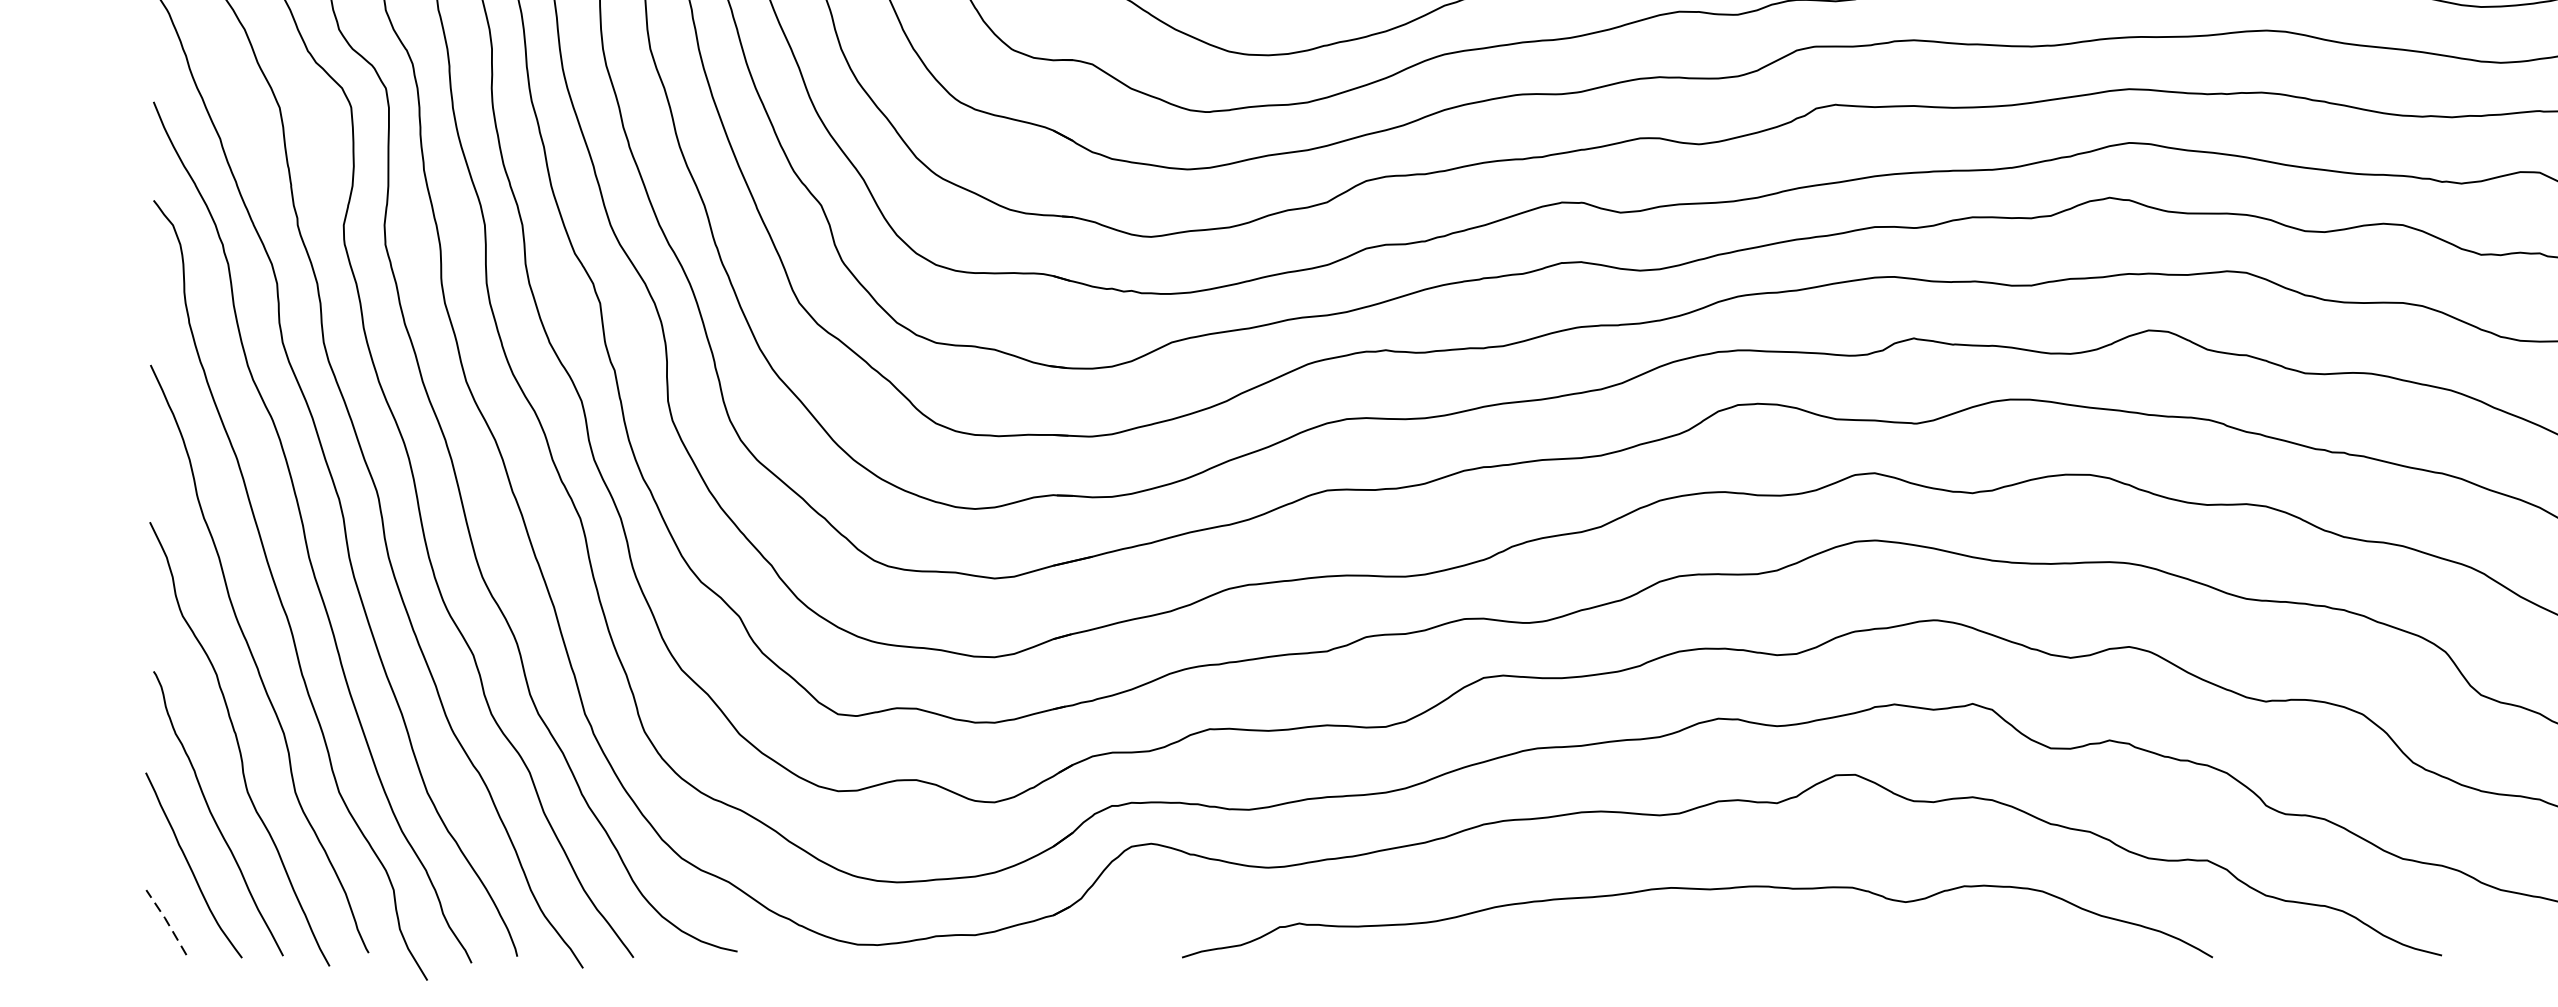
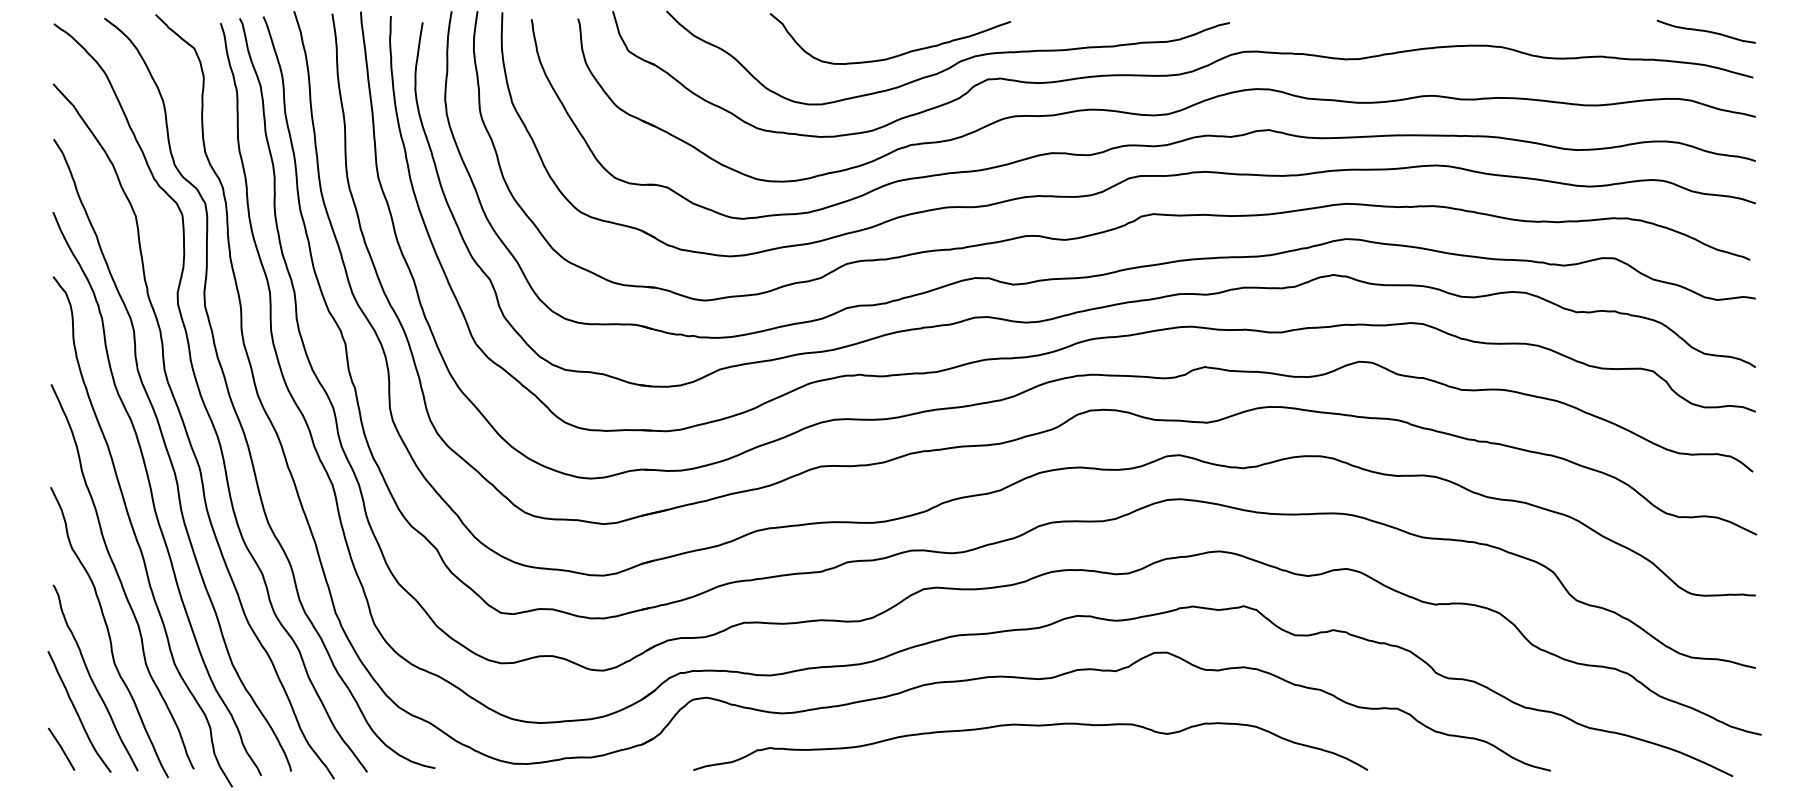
curve: (1697, 890) -> (1030, 726), moved
line: (167, 921) -> (62, 748), dashed -> solid

